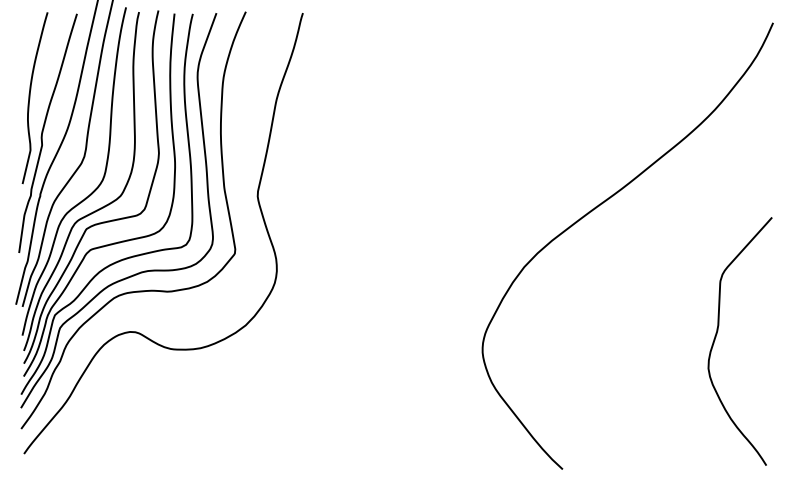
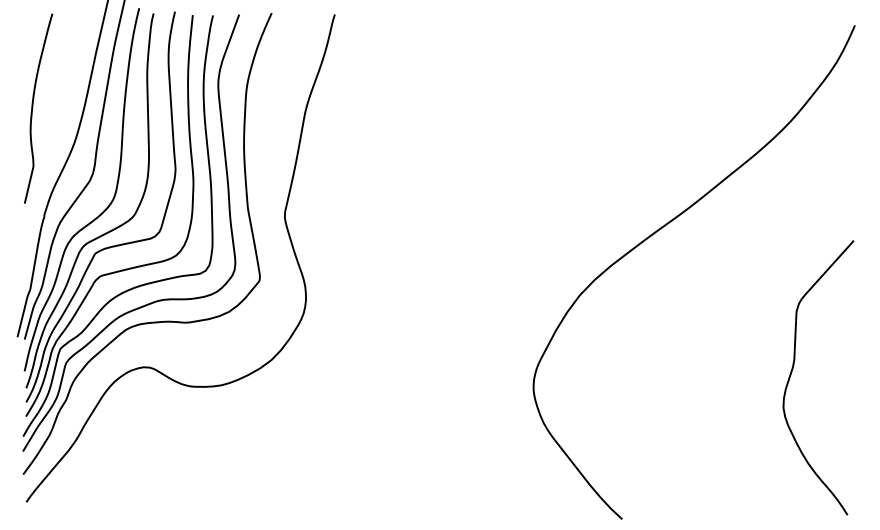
curve: (43, 133) -> (47, 147), removed

